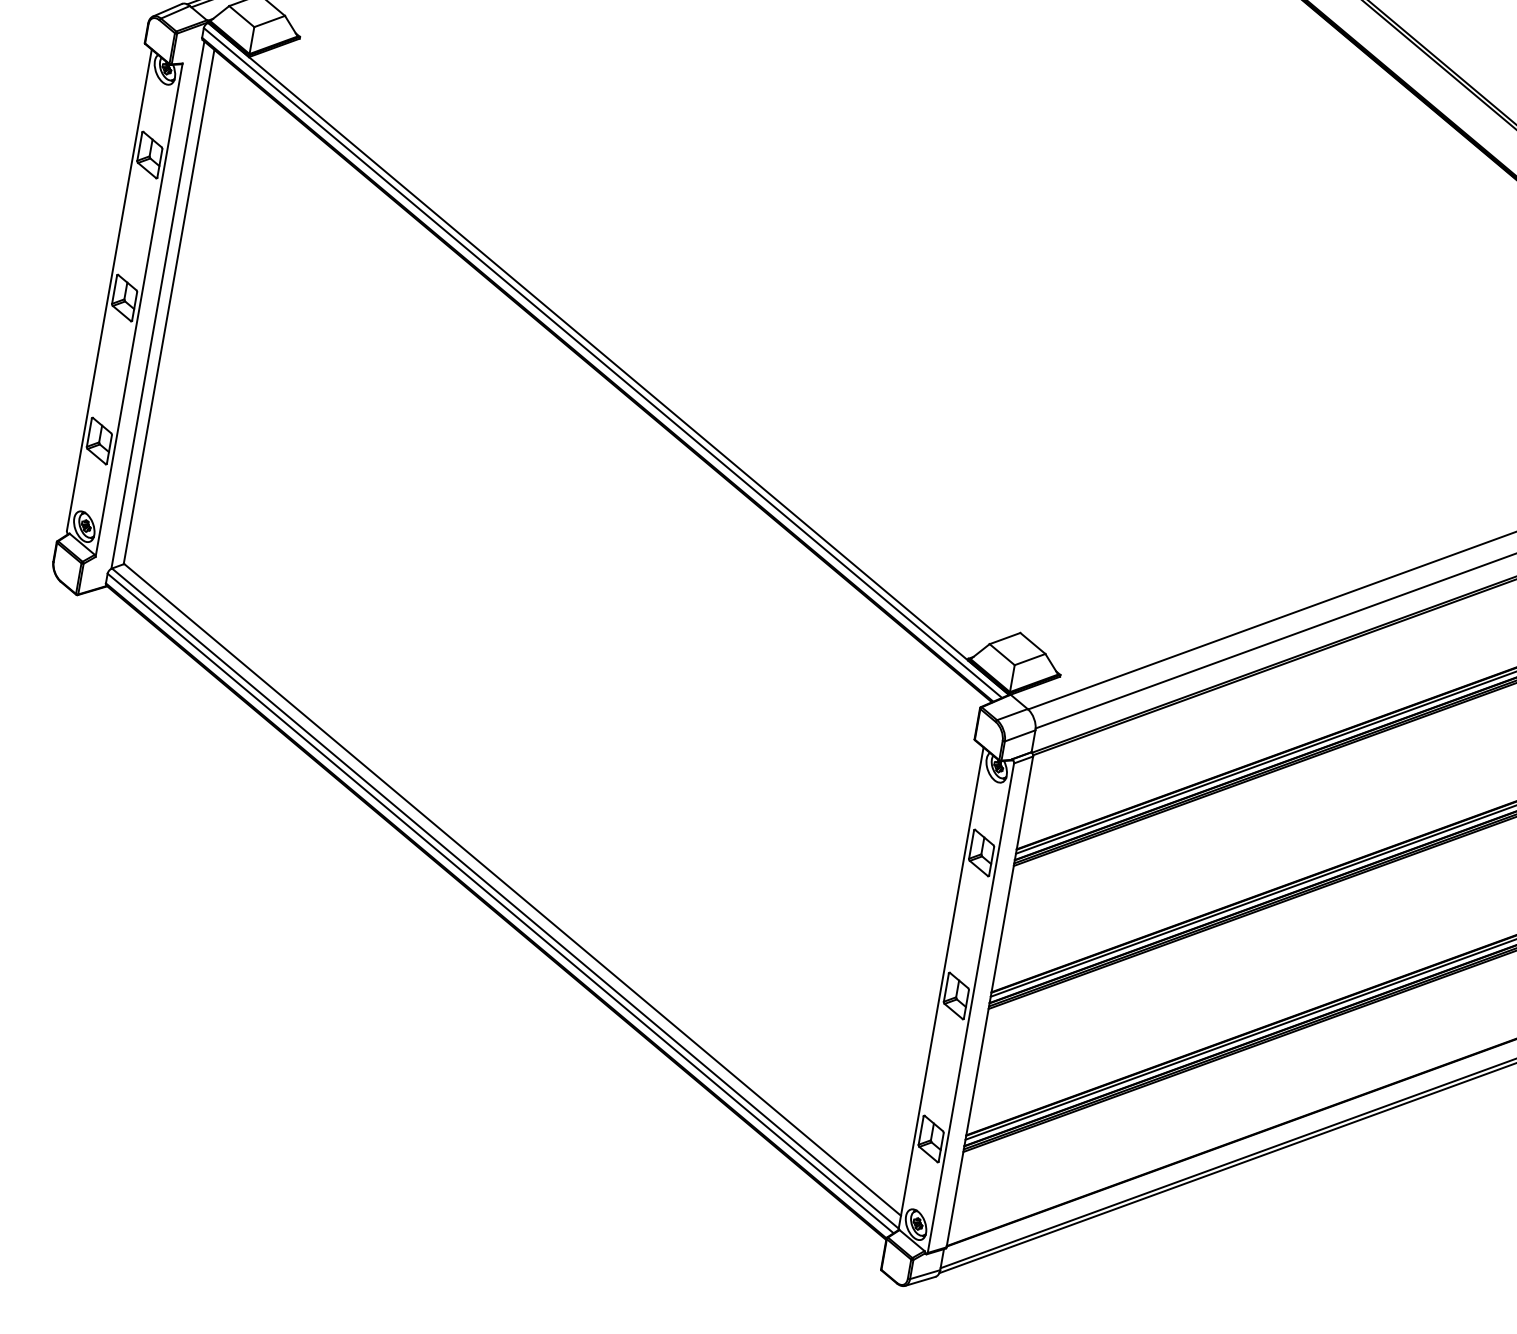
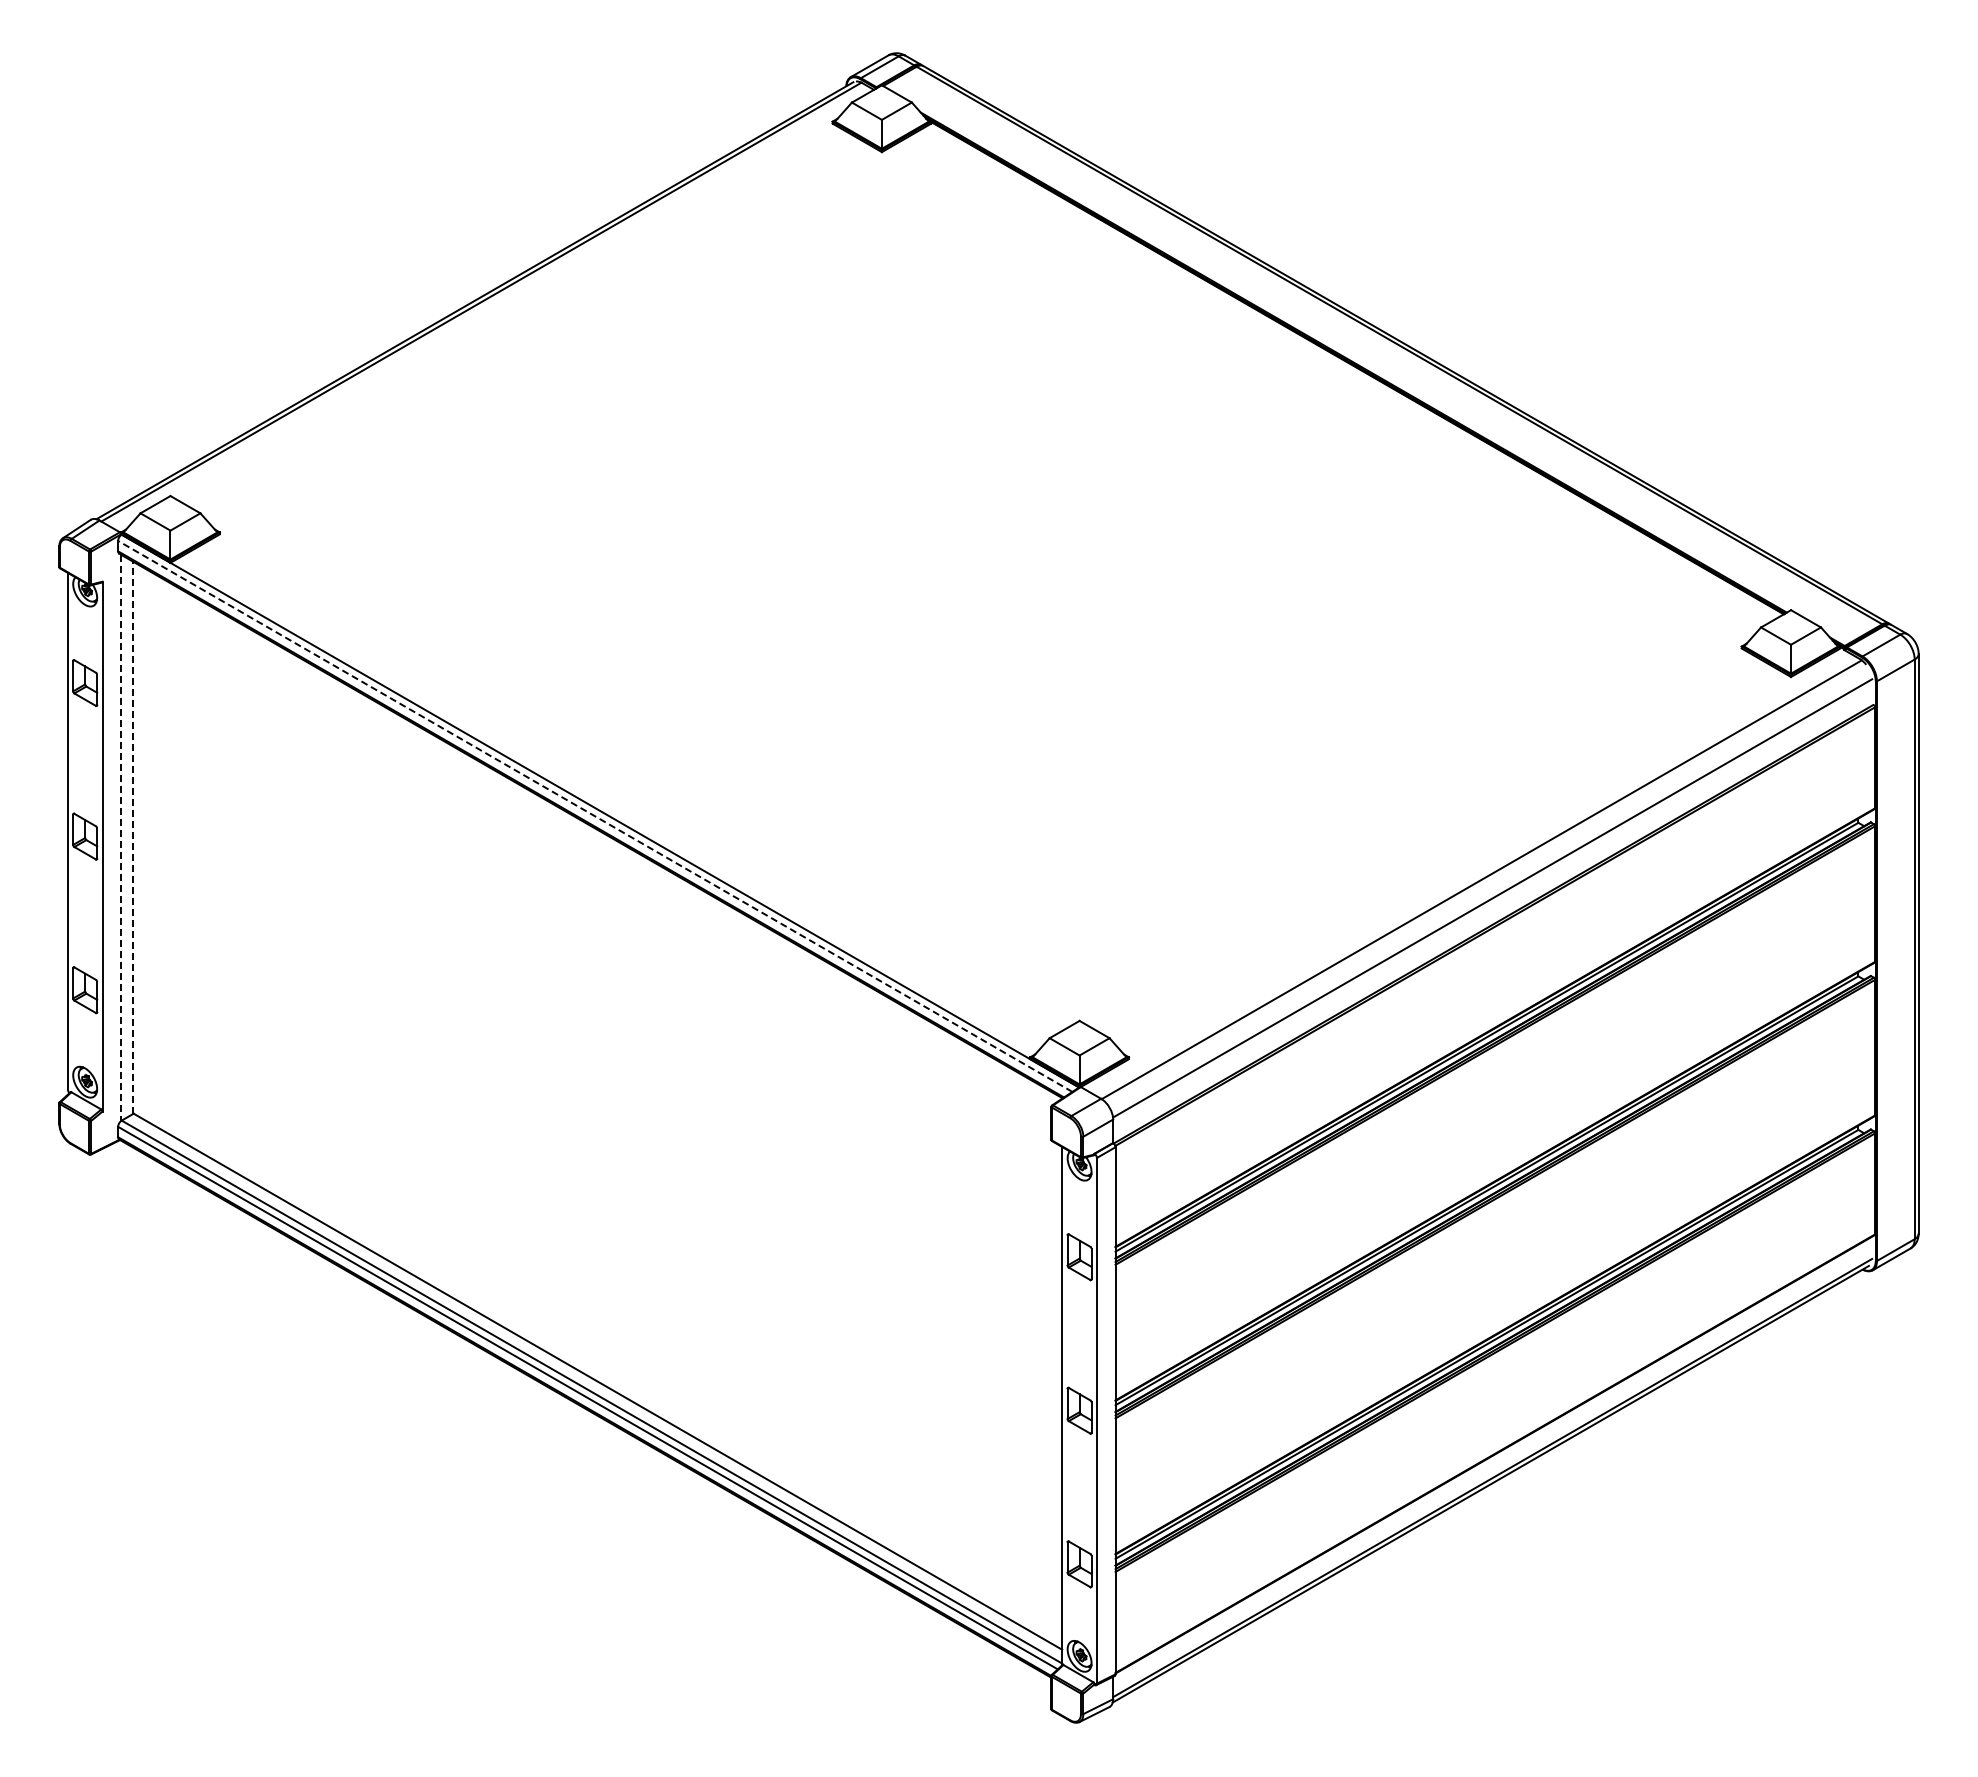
line: (158, 305) -> (121, 838), solid -> dashed
line: (169, 306) -> (133, 837), solid -> dashed
line: (603, 363) -> (595, 816), solid -> dashed

